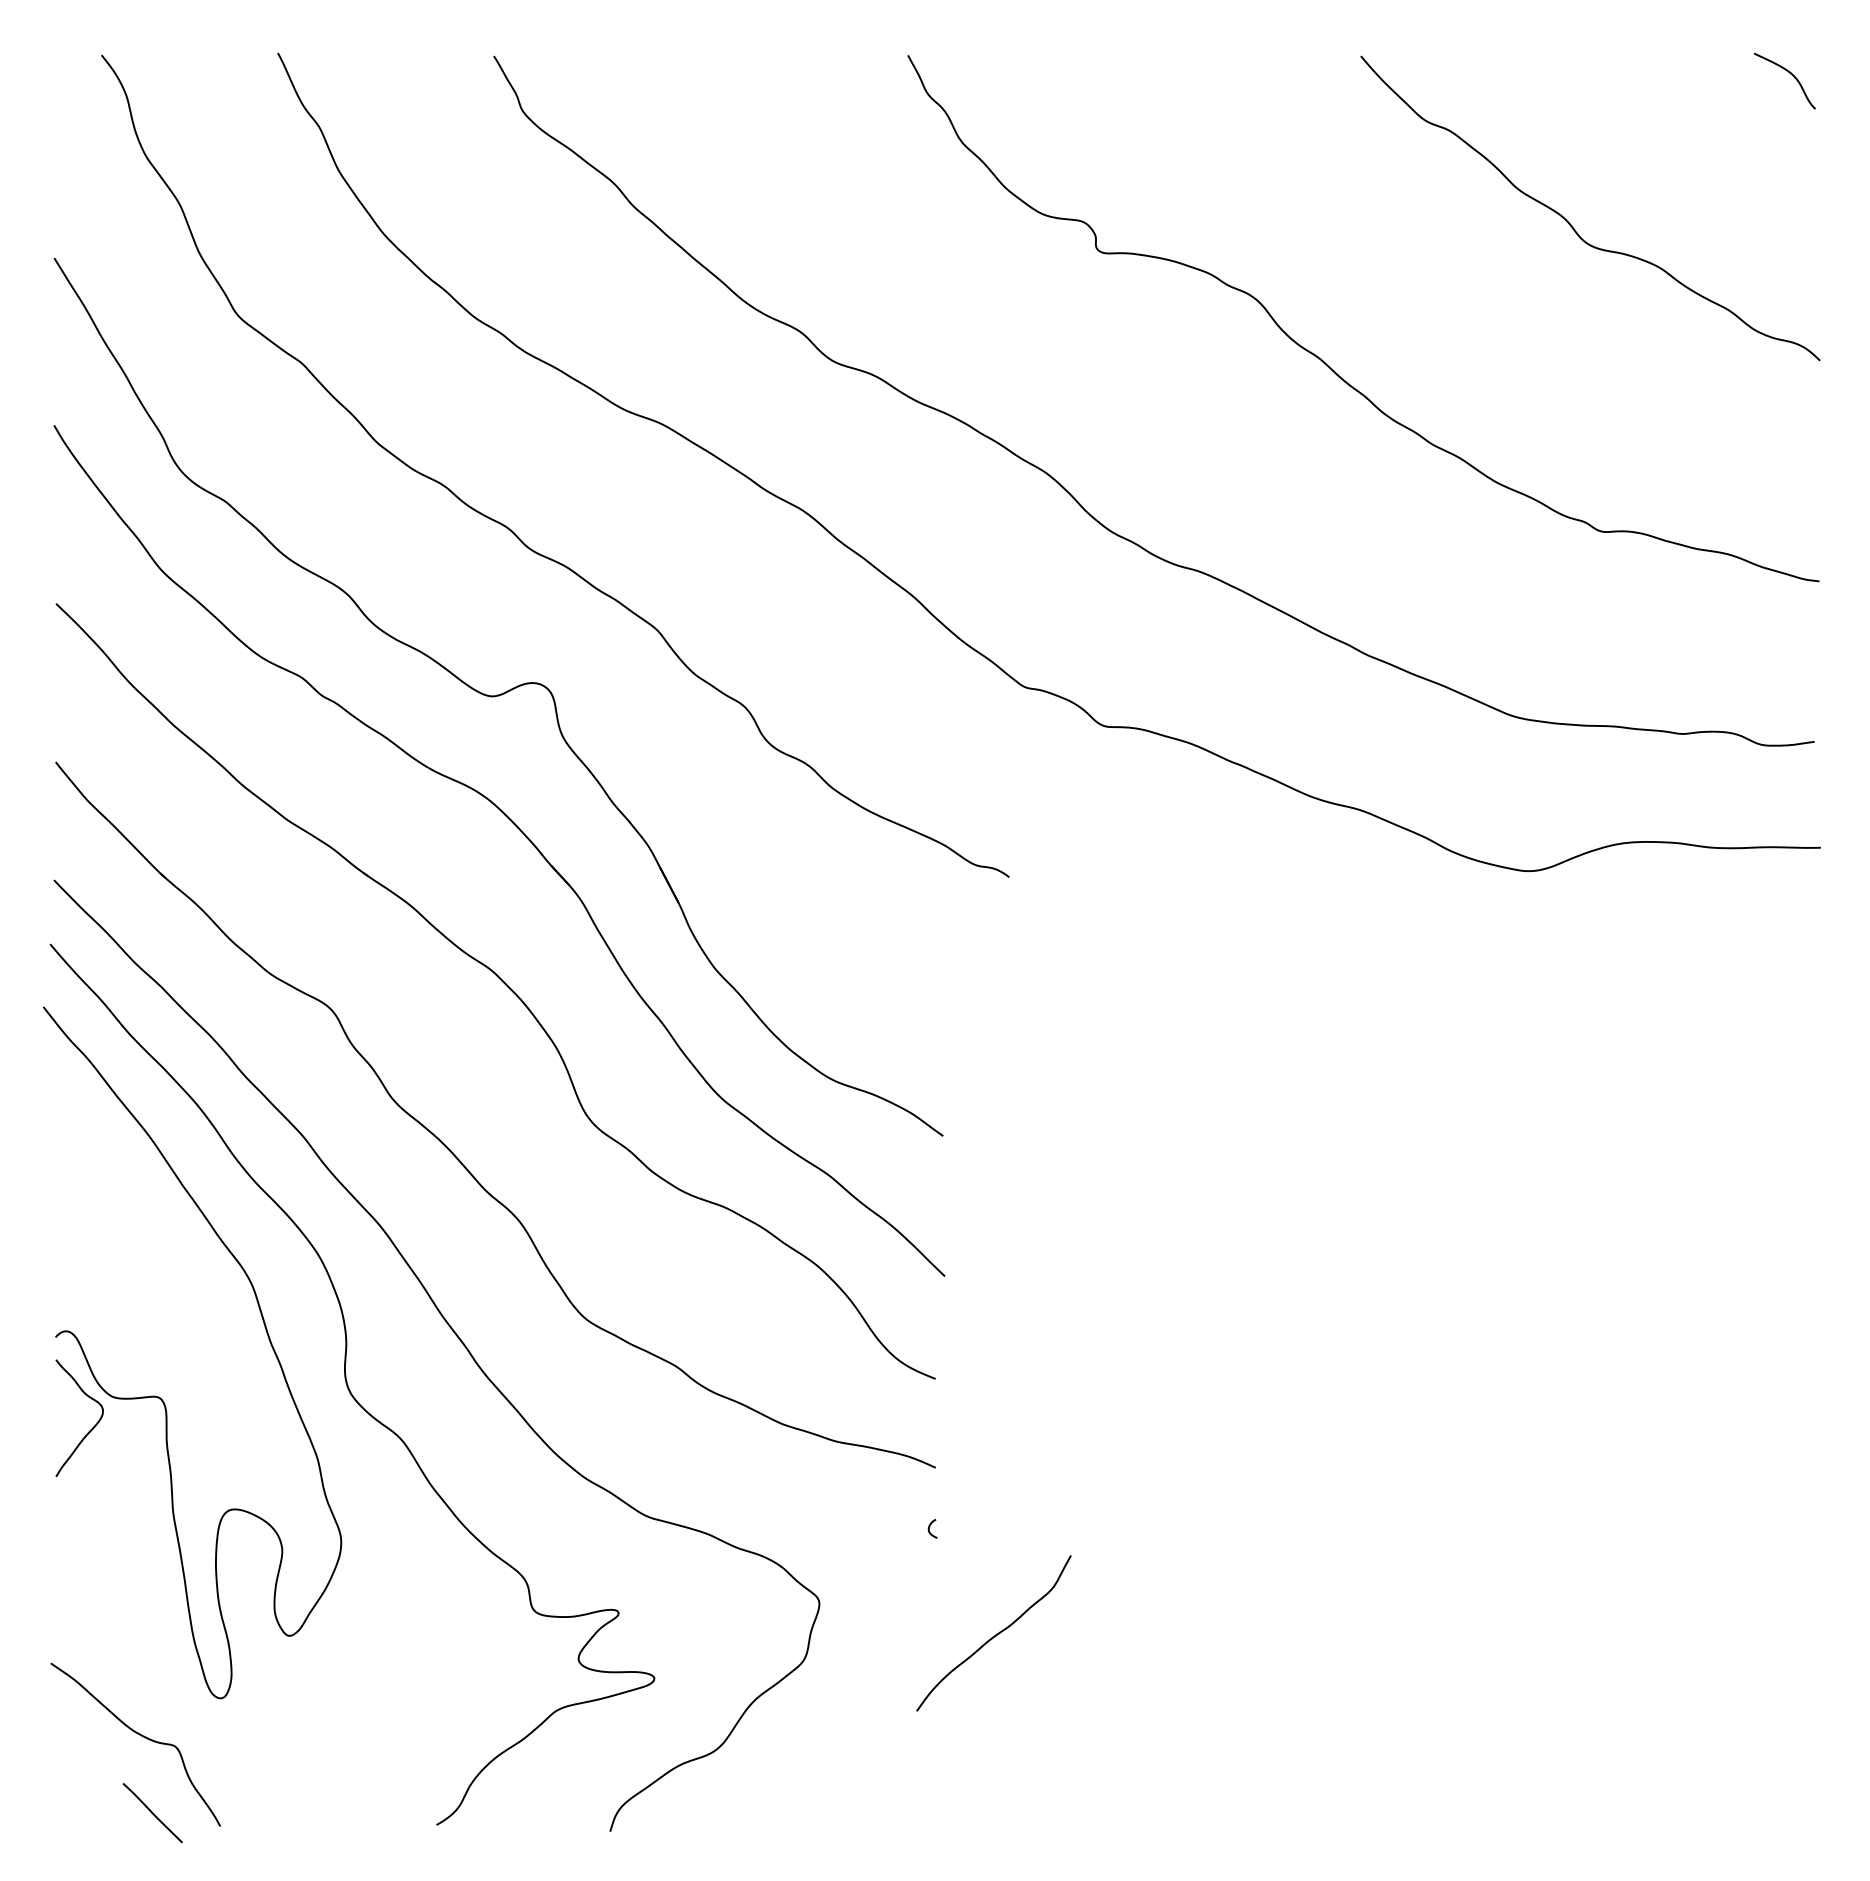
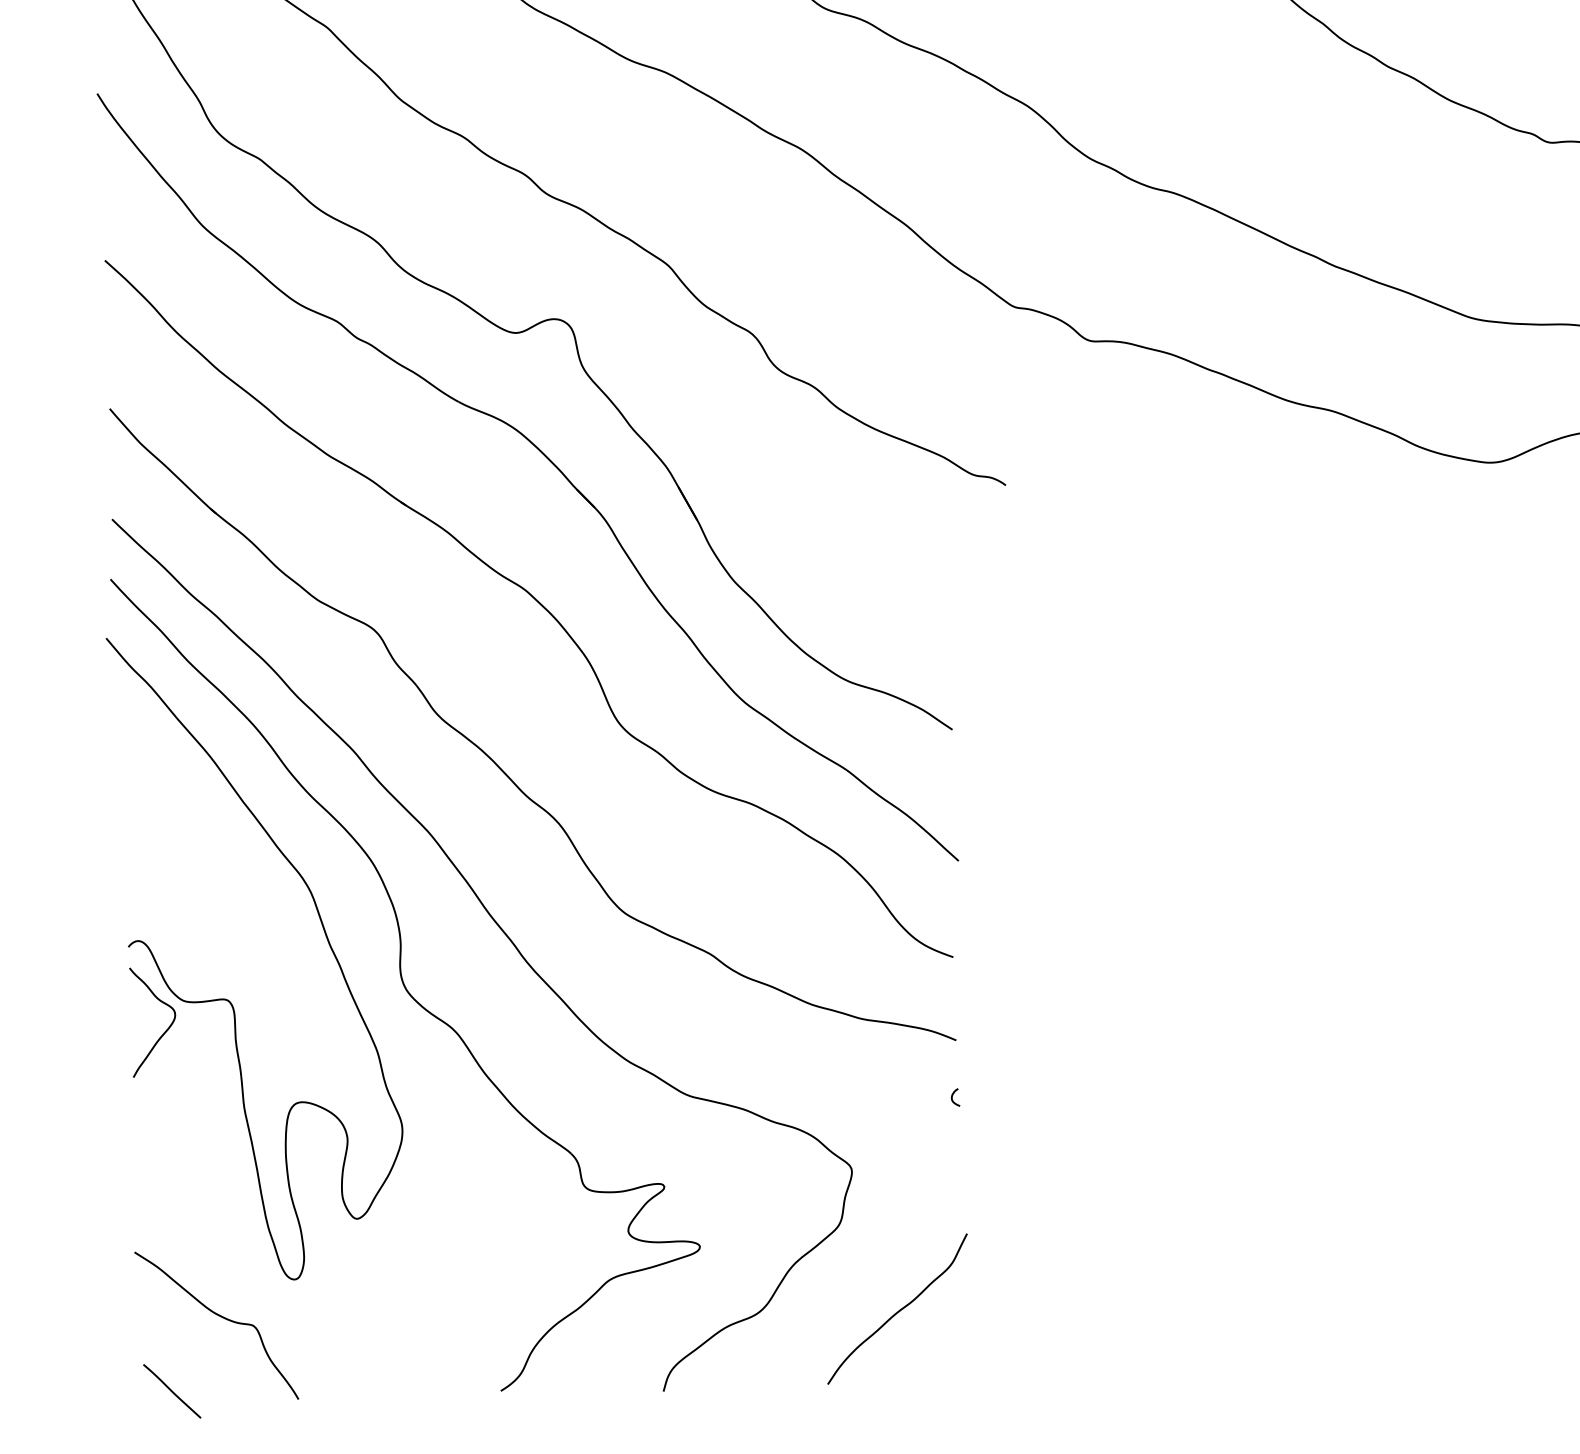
curve: (995, 1634) -> (899, 1310), moved
line: (152, 1813) -> (171, 1391), moved

